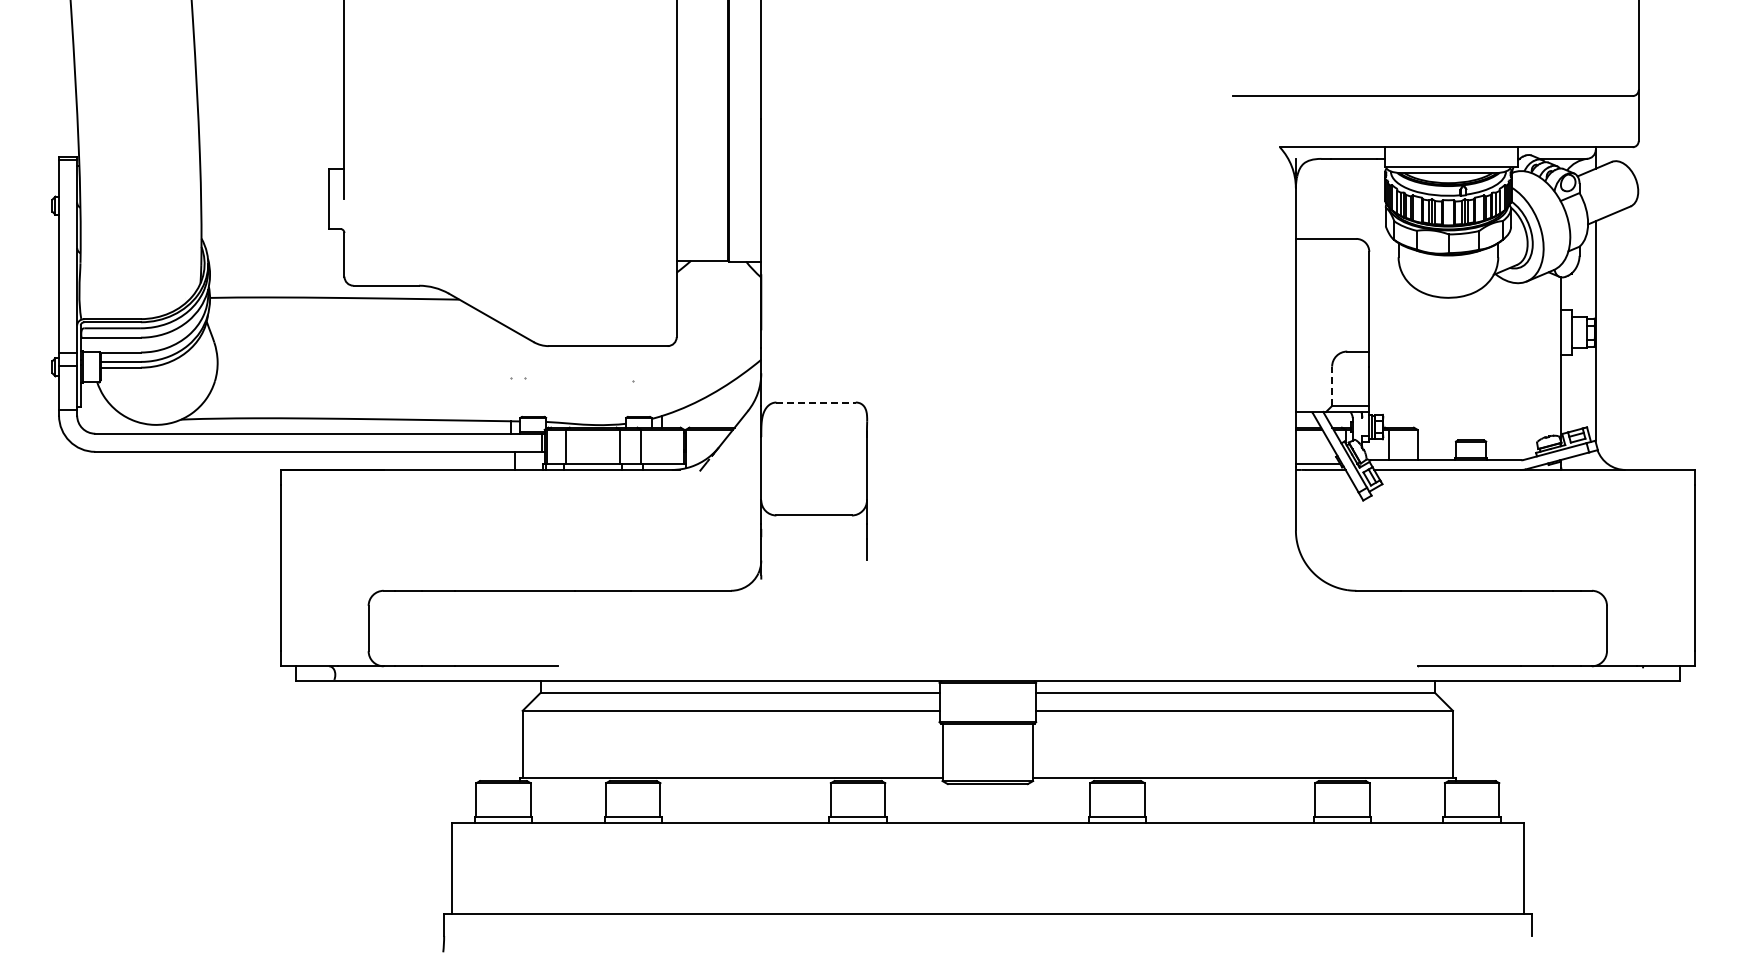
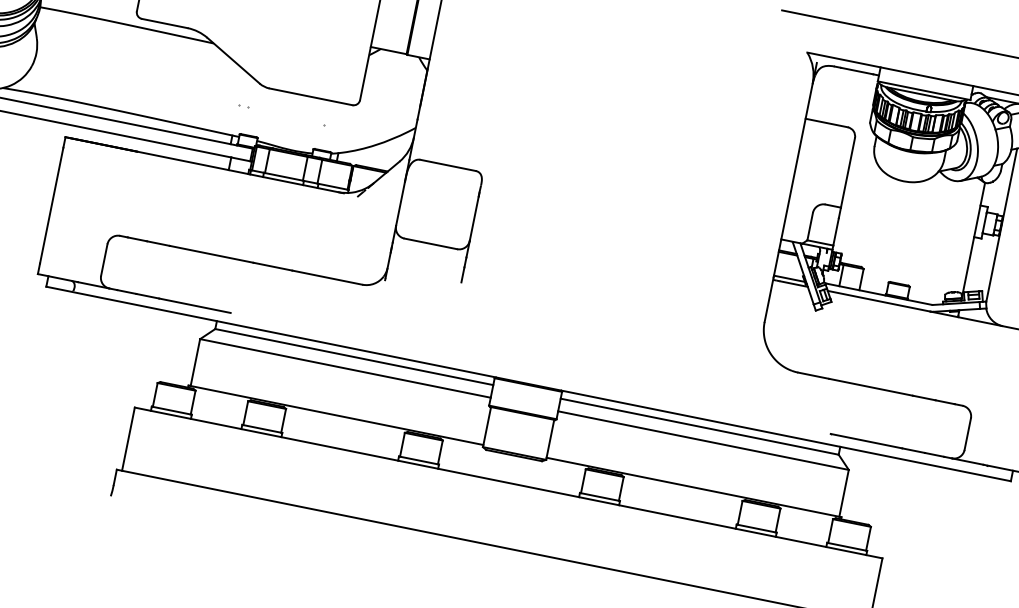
line: (1332, 386) -> (810, 226), dashed -> solid
line: (816, 402) -> (448, 165), dashed -> solid

